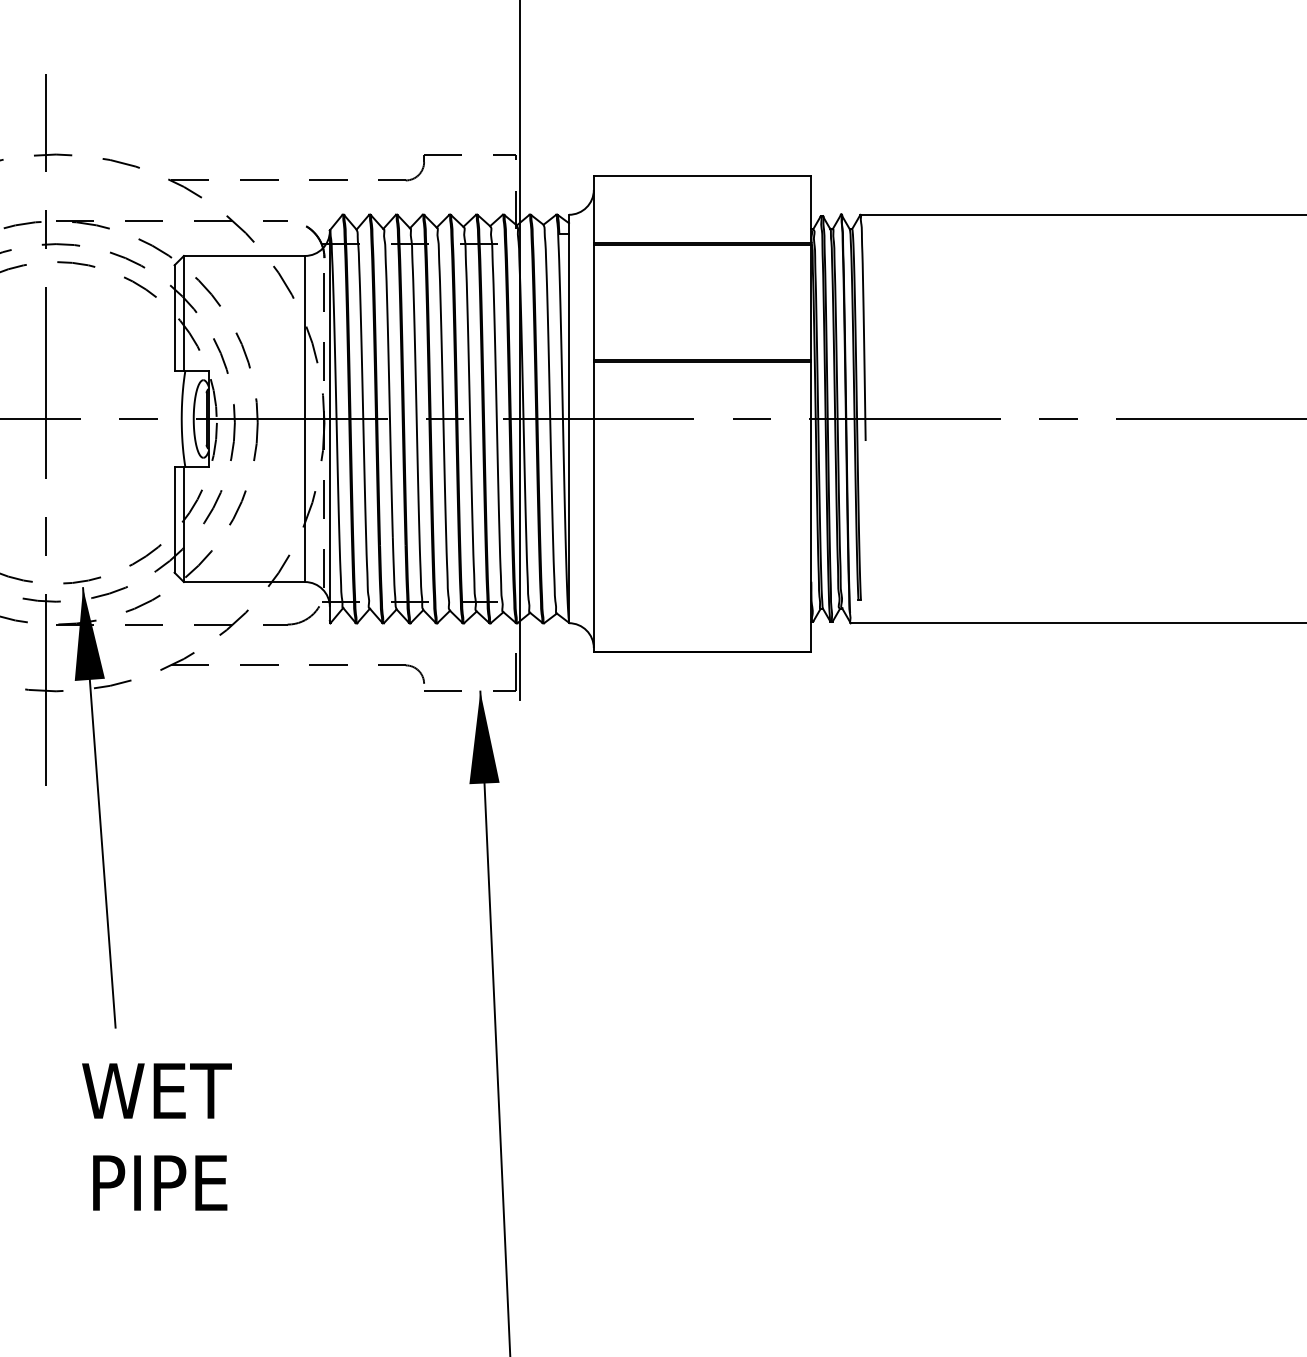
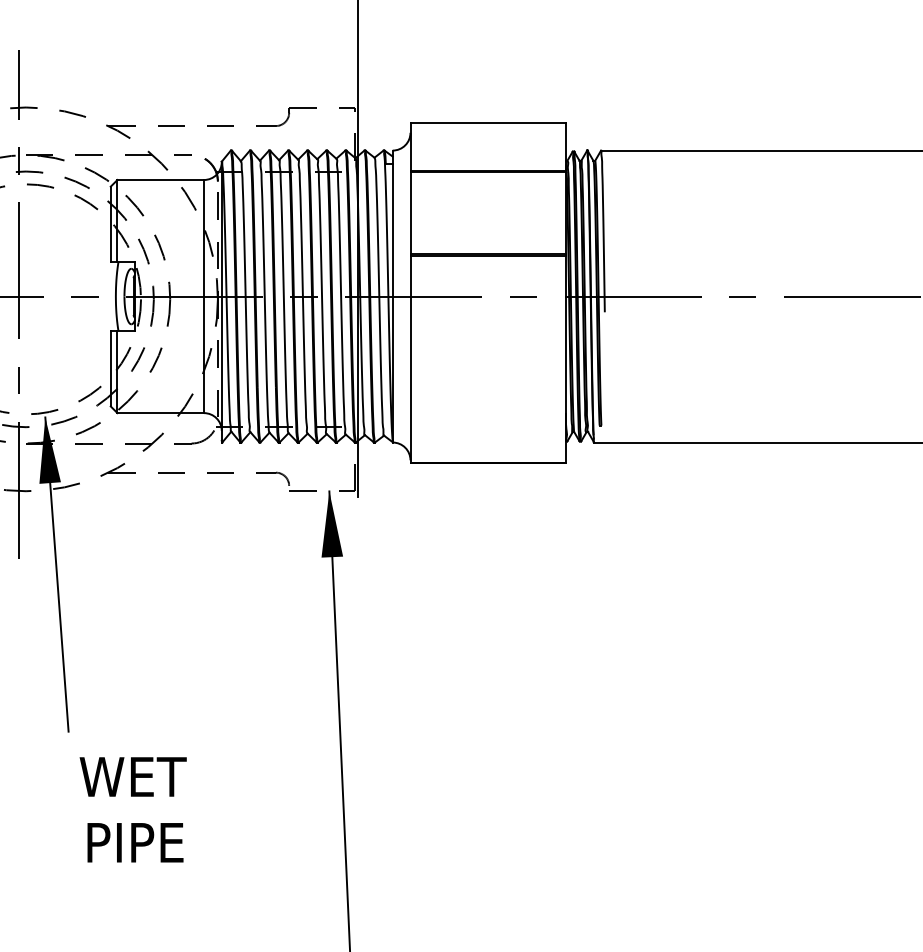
text: (156, 1136) -> (132, 809), moved

